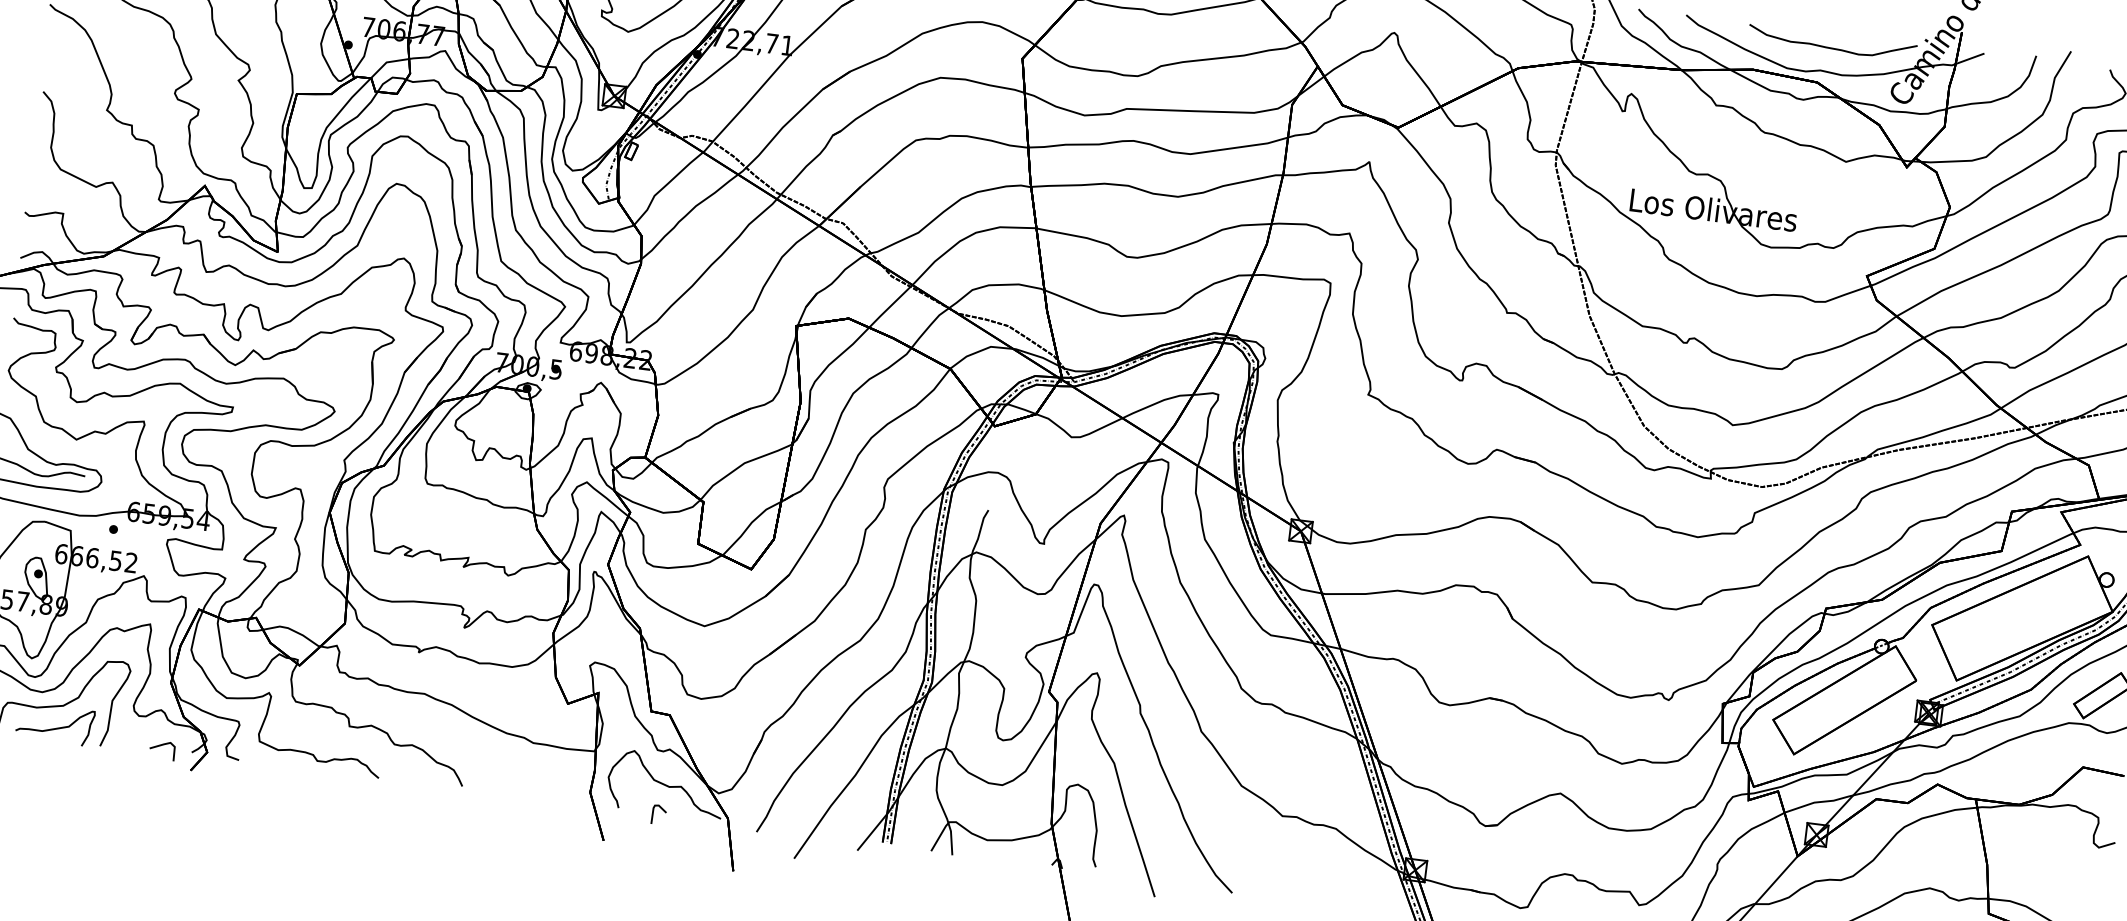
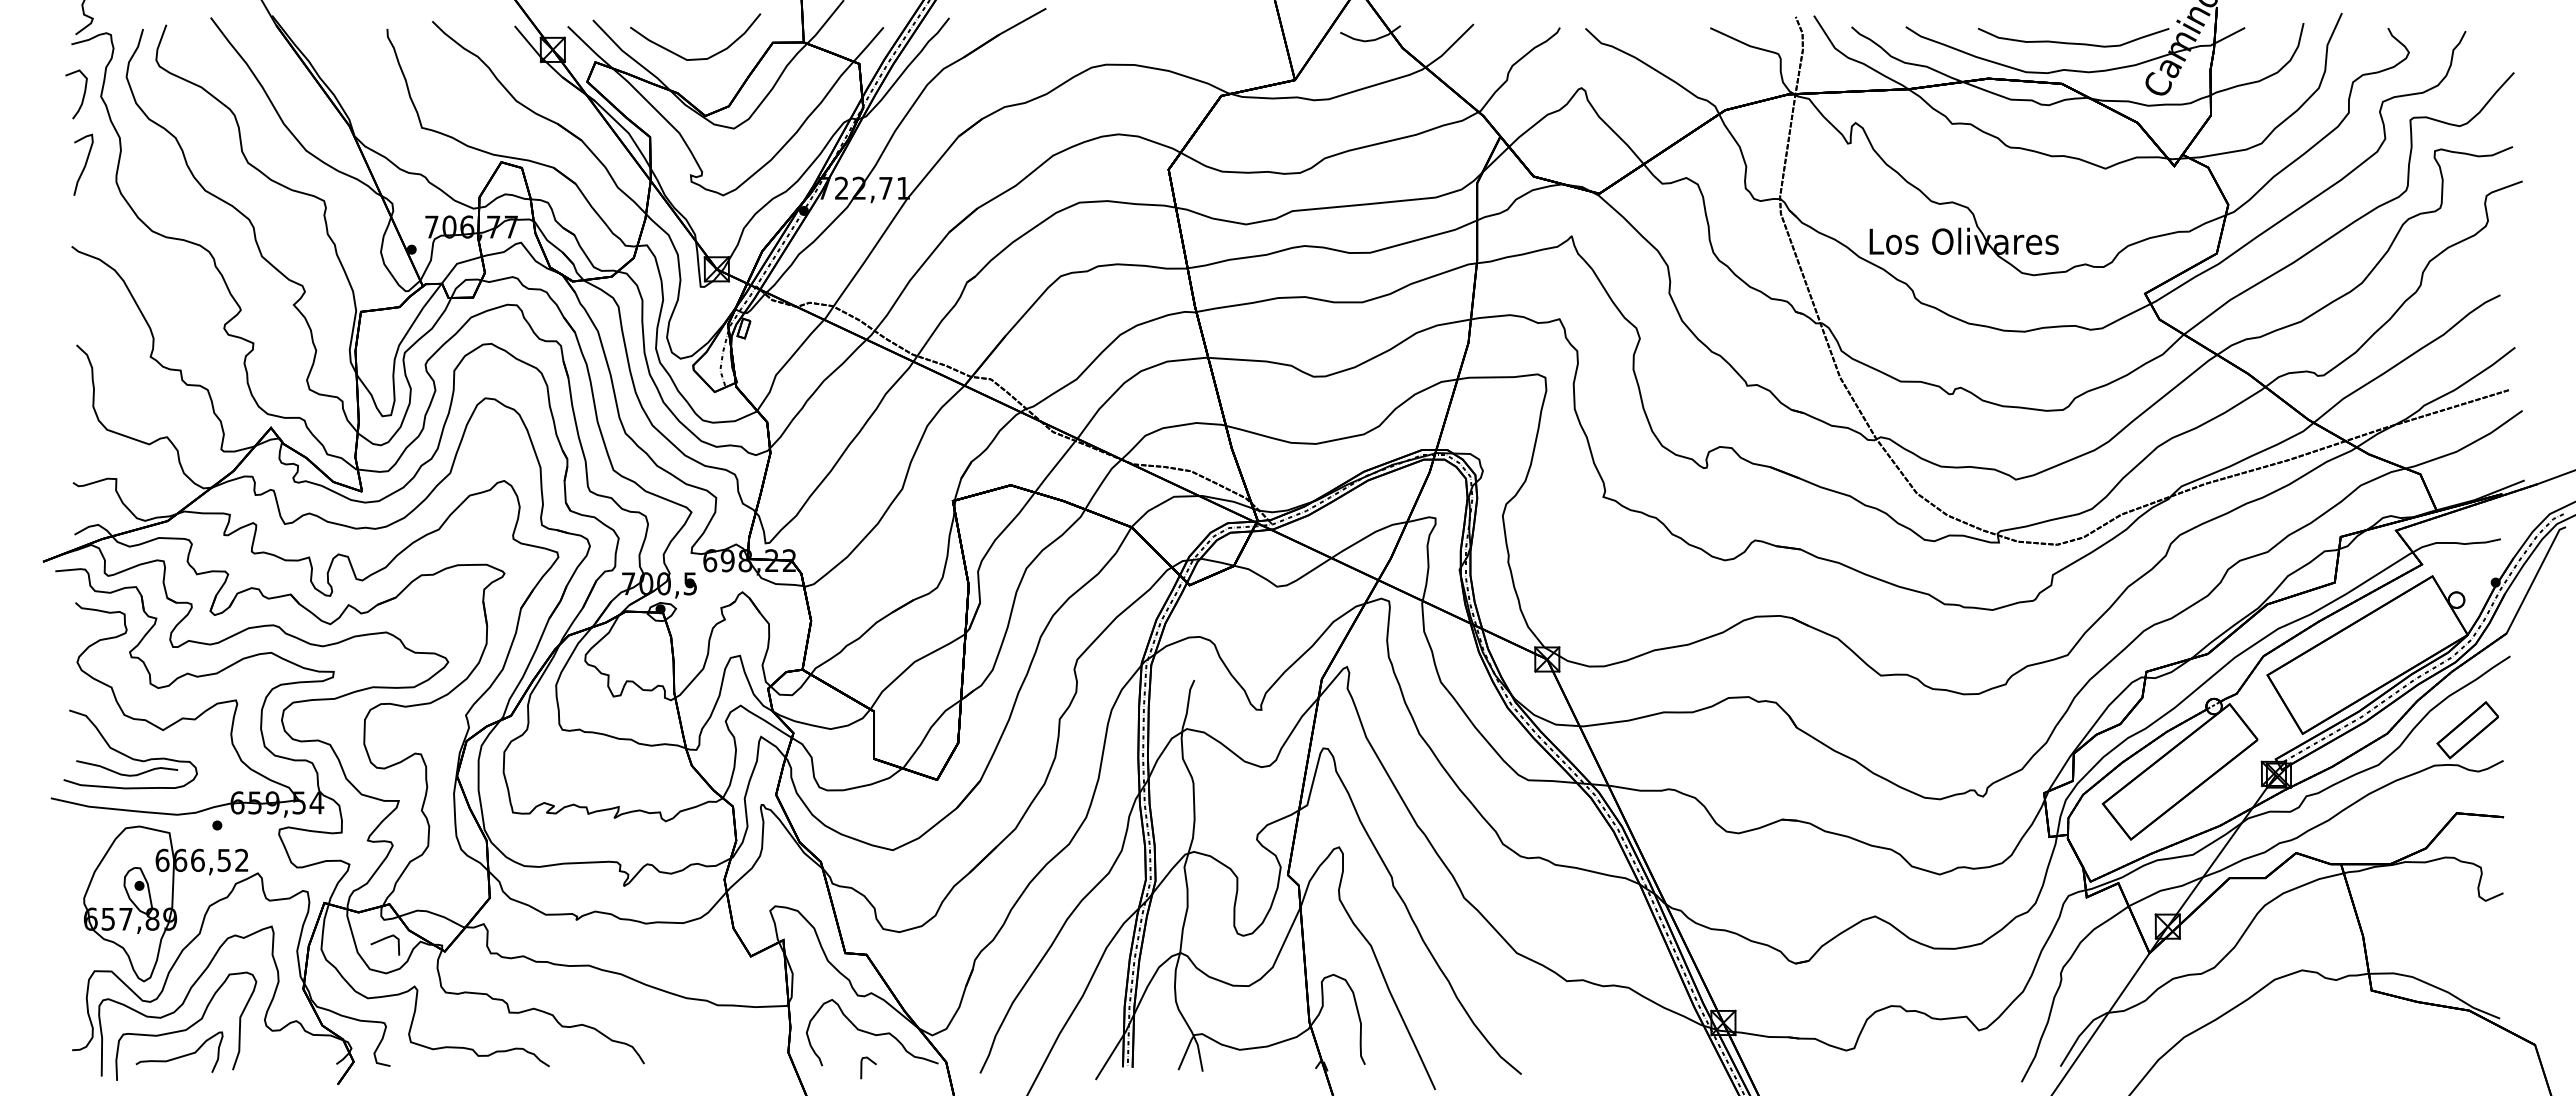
line: (161, 746) -> (383, 940), moved

